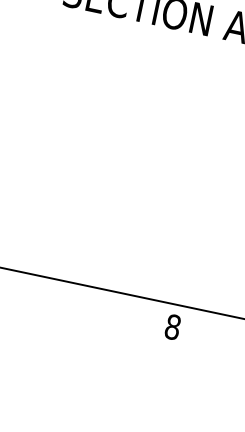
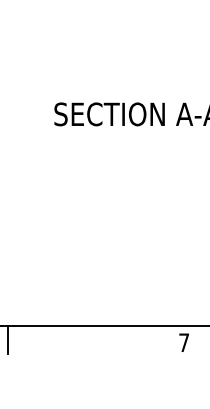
text: (173, 326) -> (184, 342), 8 -> 7

